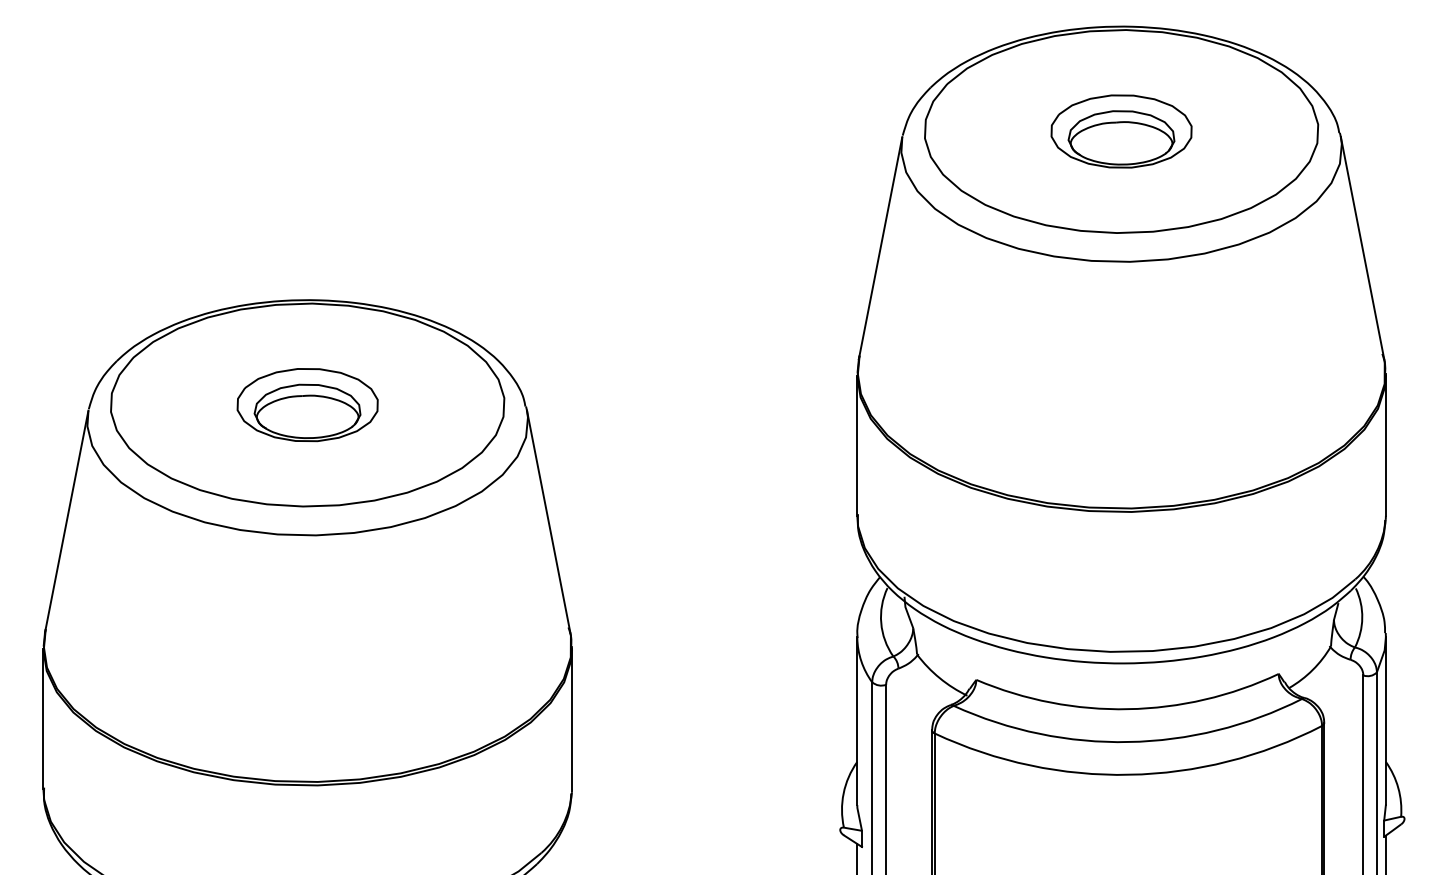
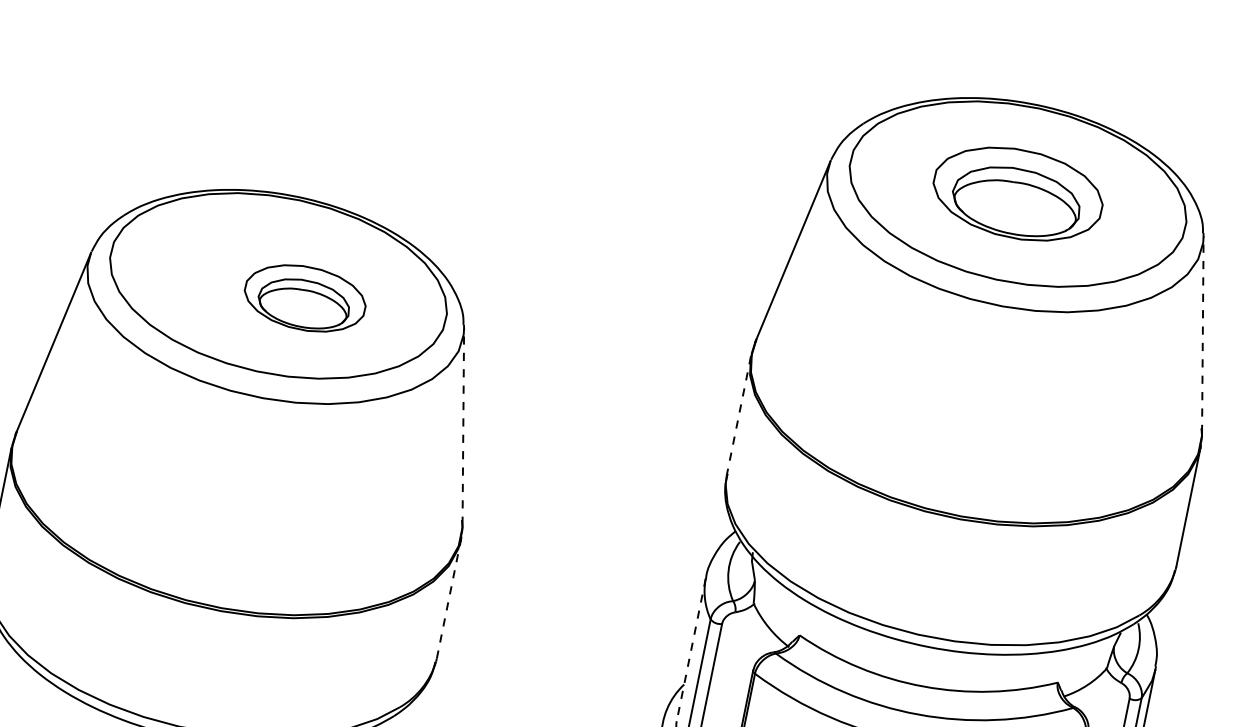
part: (1121, 131) -> (1017, 194), size x1.4
line: (1362, 247) -> (1202, 334), solid -> dashed
part: (307, 405) -> (304, 298), moved
line: (857, 445) -> (739, 415), solid -> dashed
line: (548, 521) -> (463, 426), solid -> dashed
line: (572, 719) -> (449, 599), solid -> dashed
line: (857, 721) -> (691, 650), solid -> dashed

